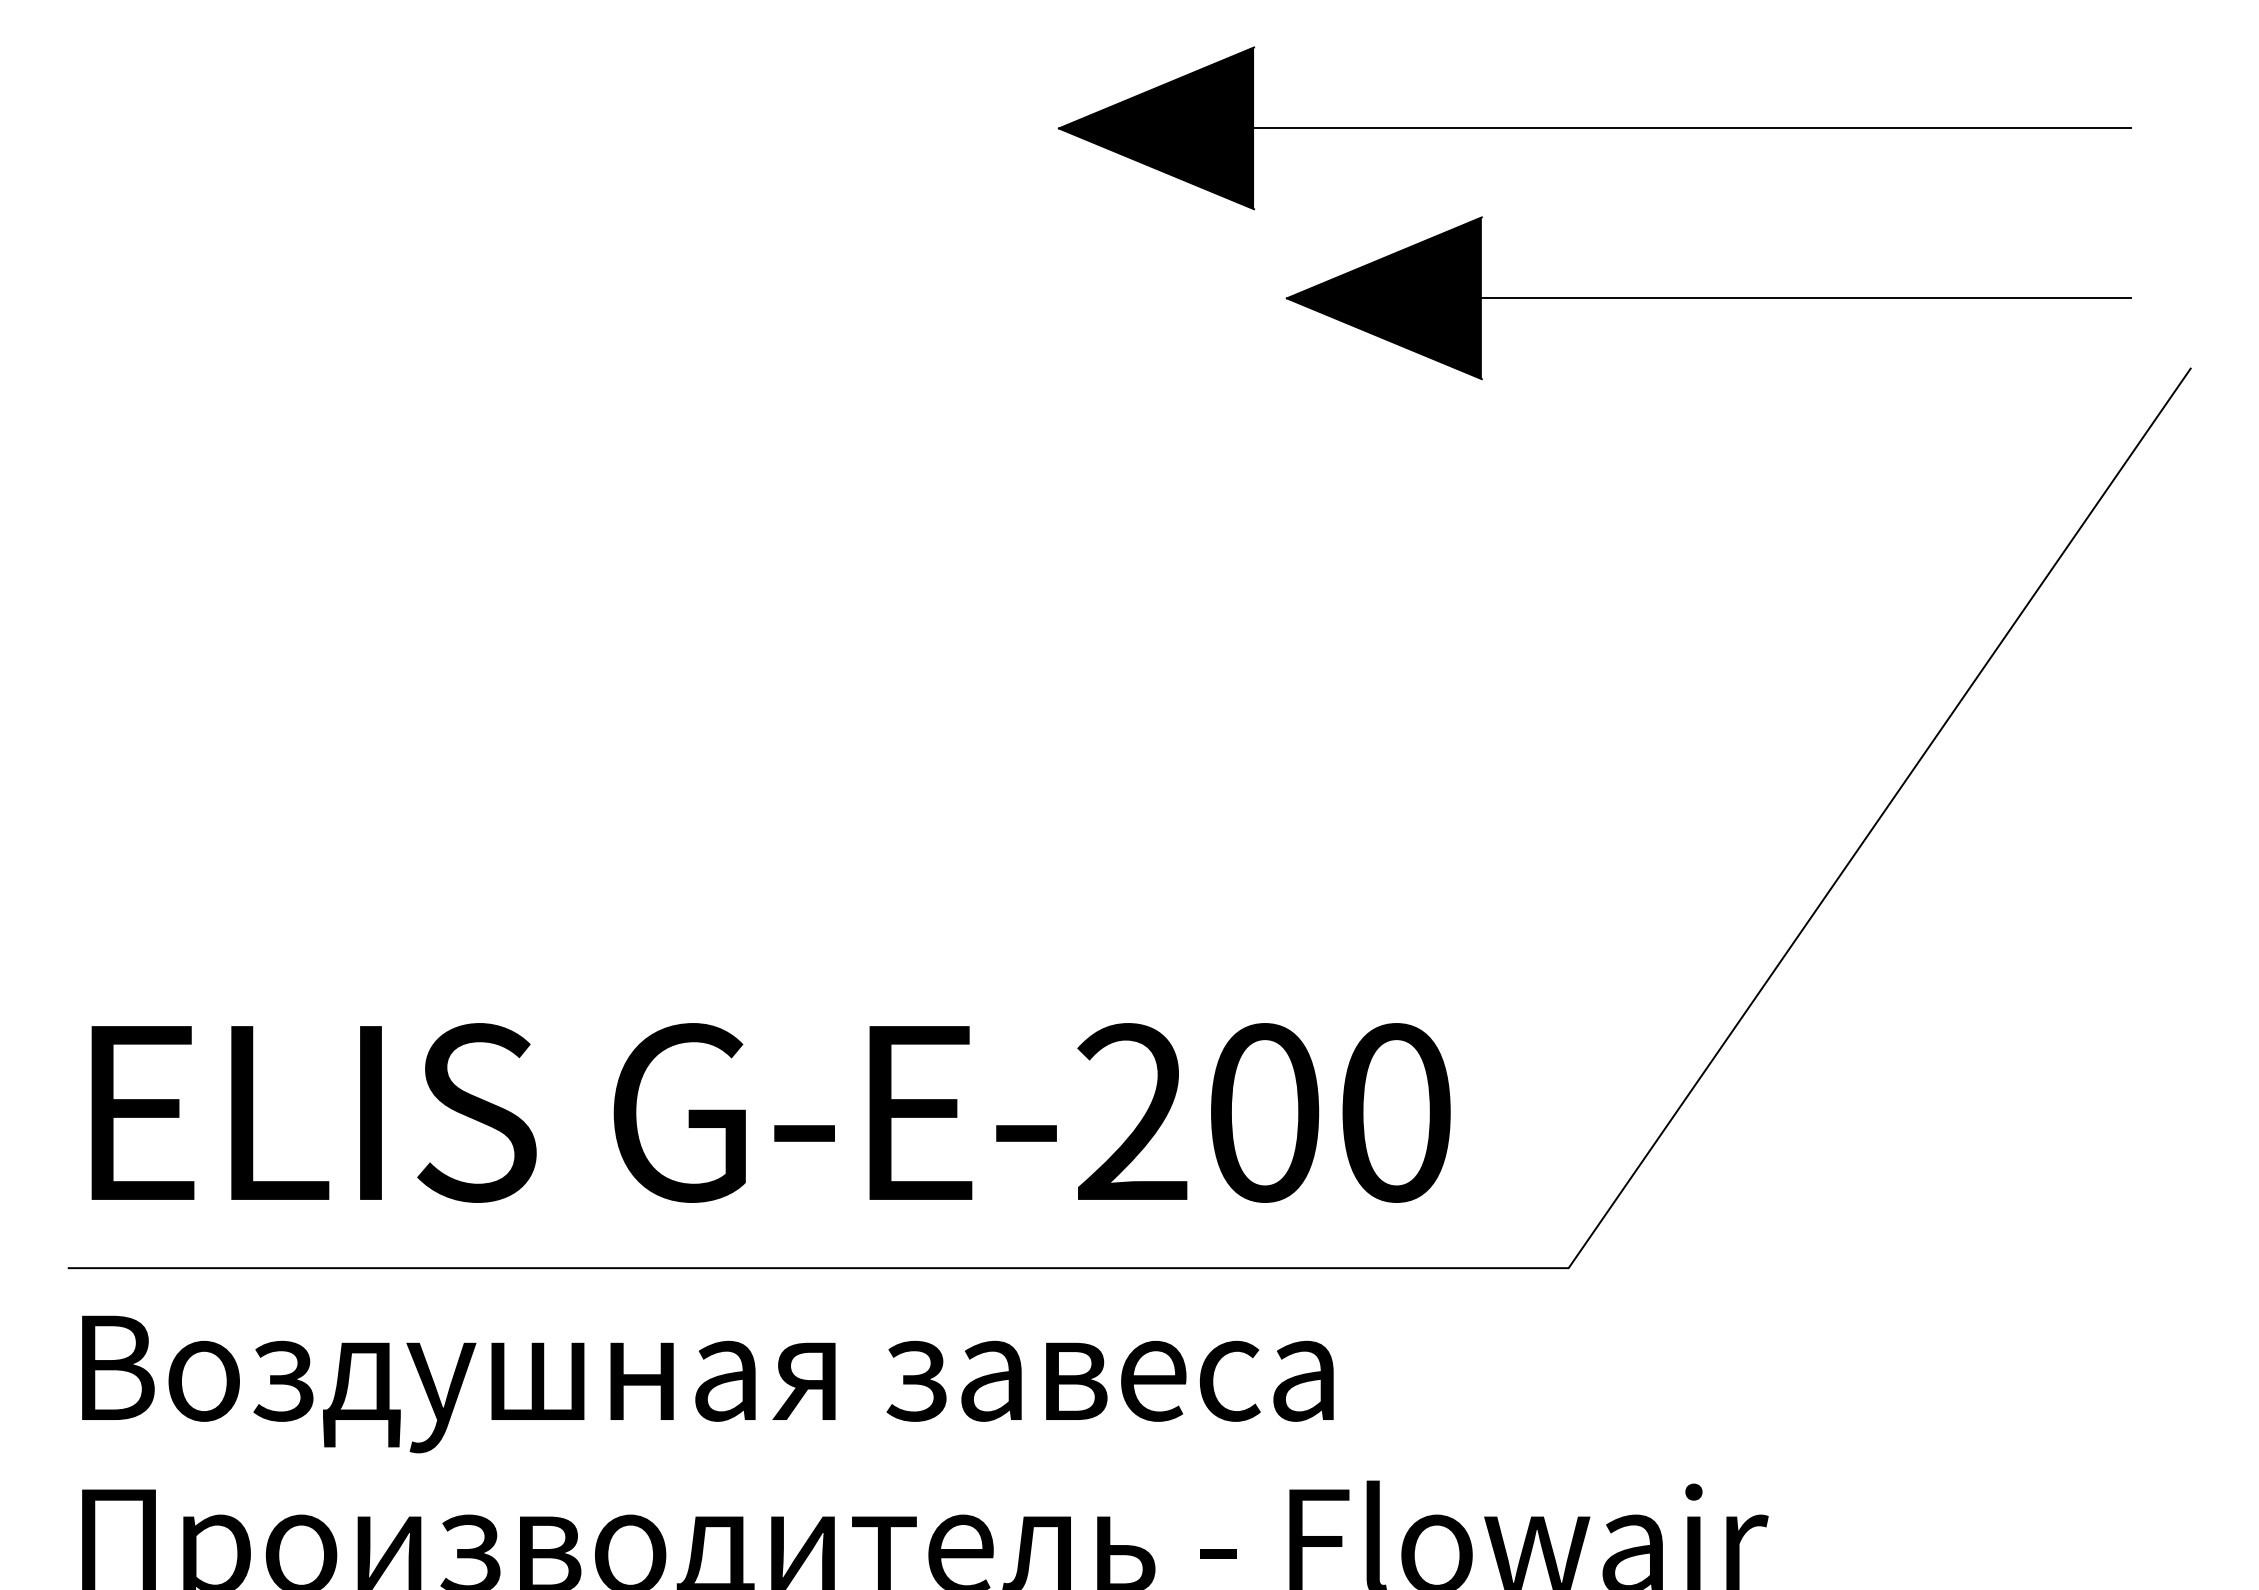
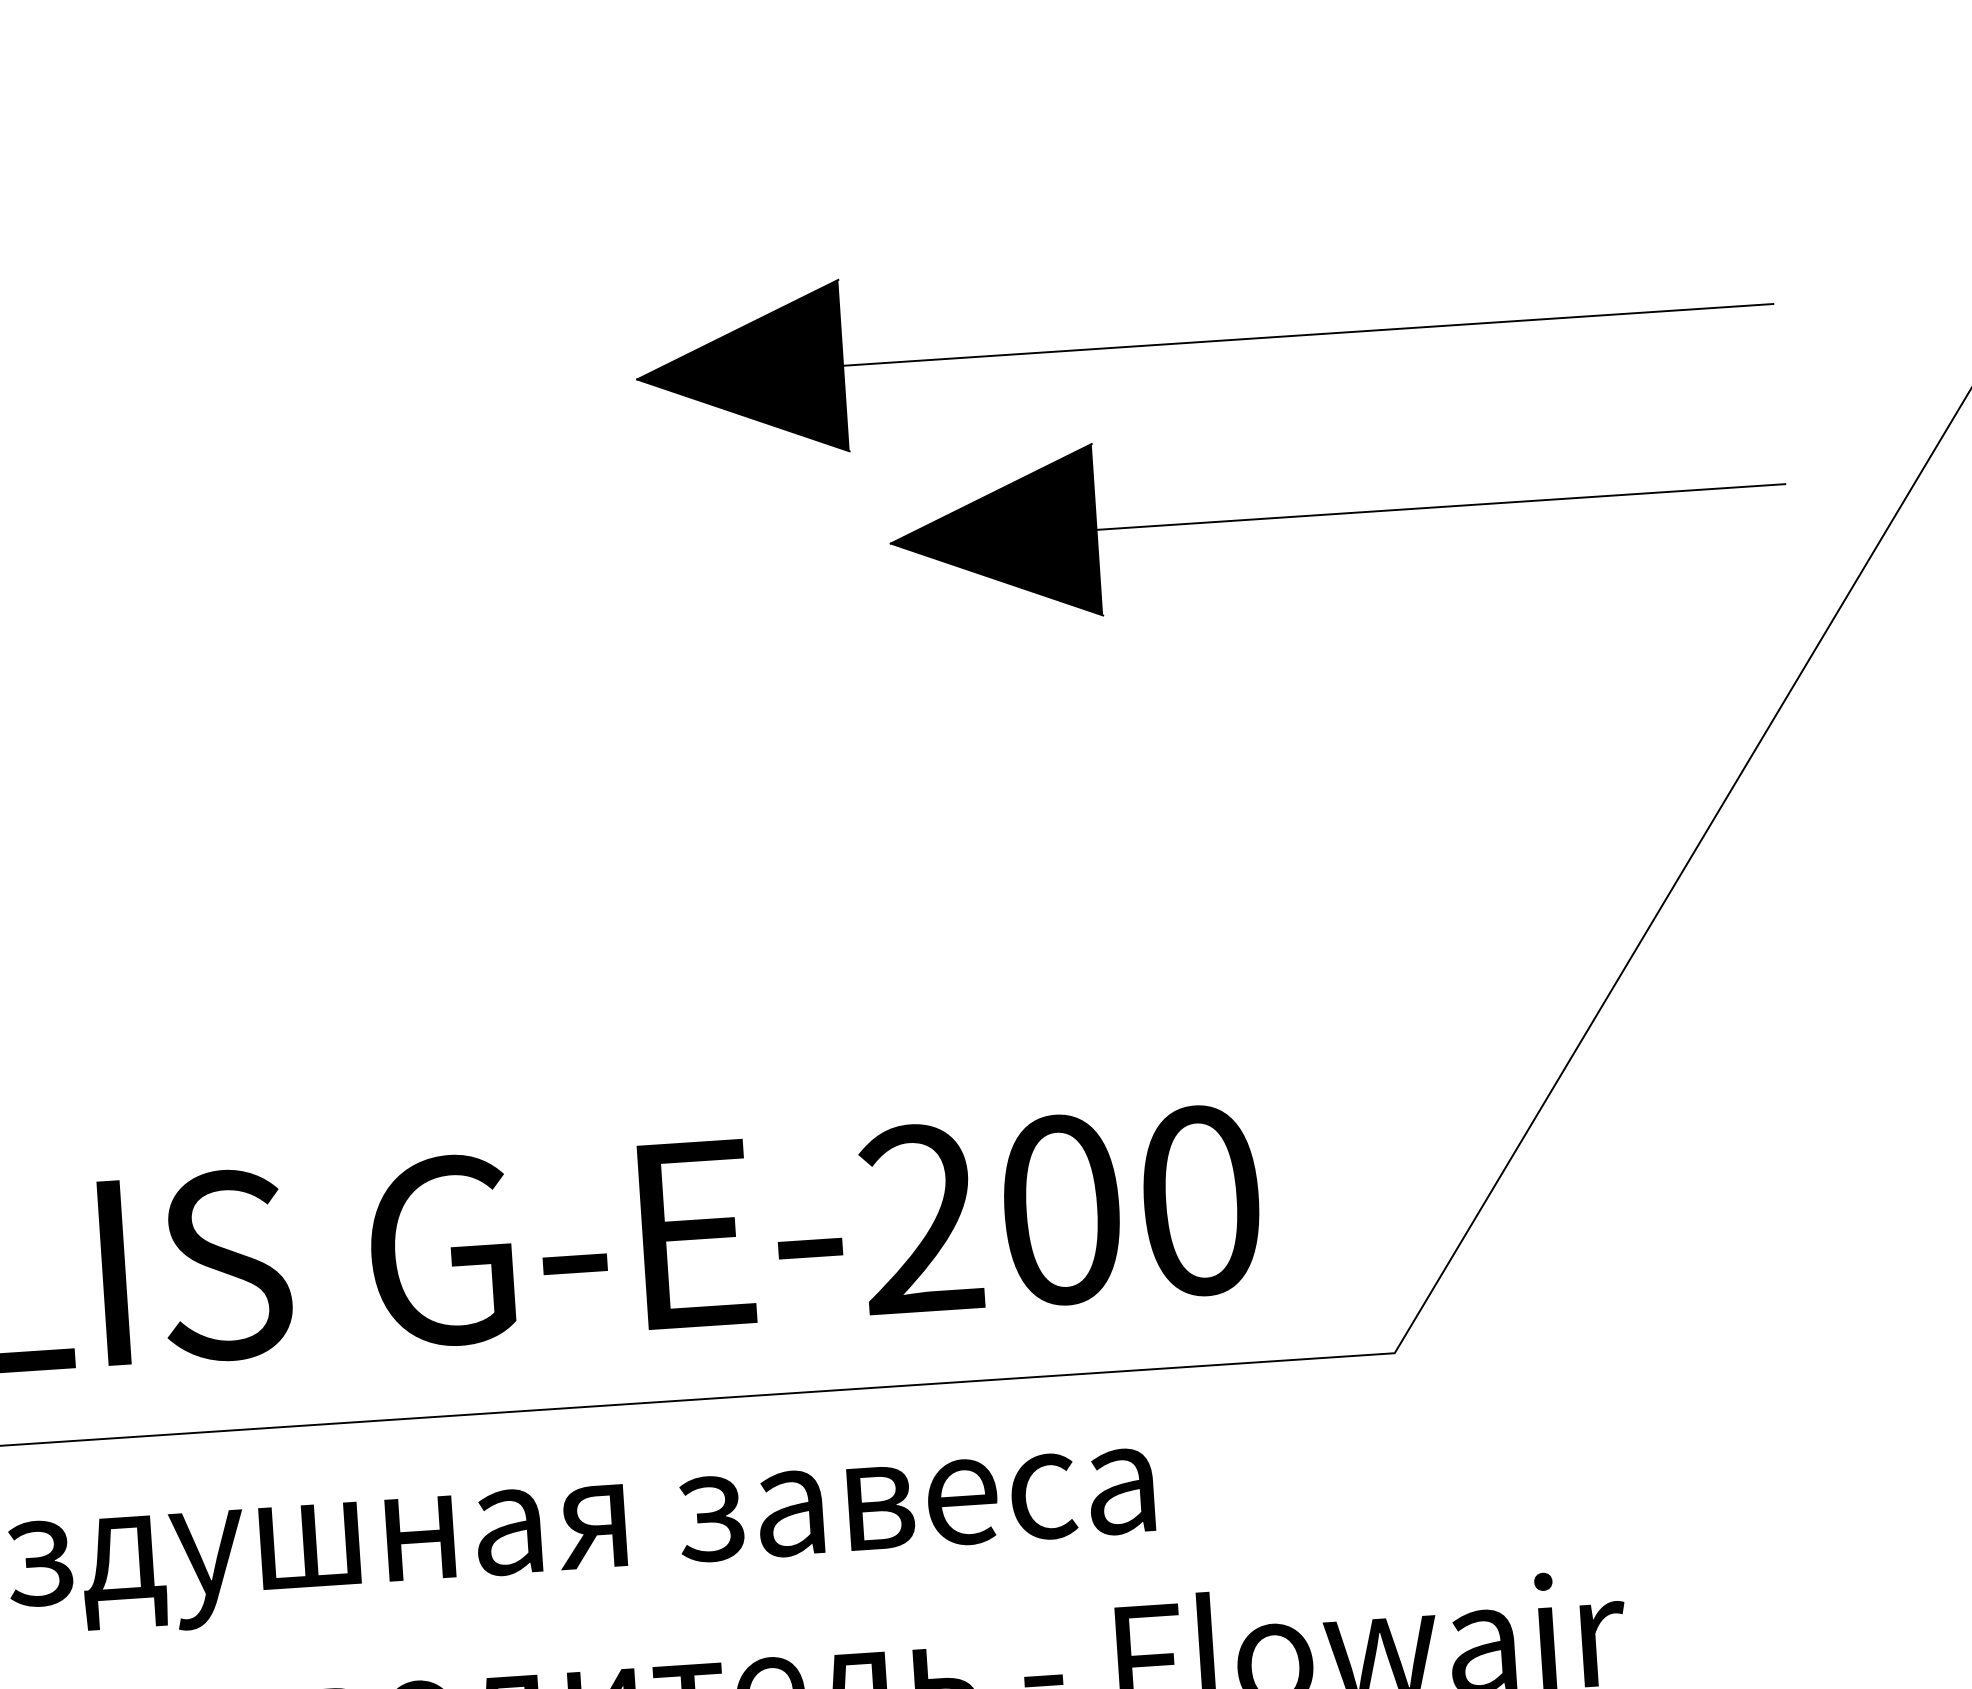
part: (1594, 297) -> (1216, 520), moved

